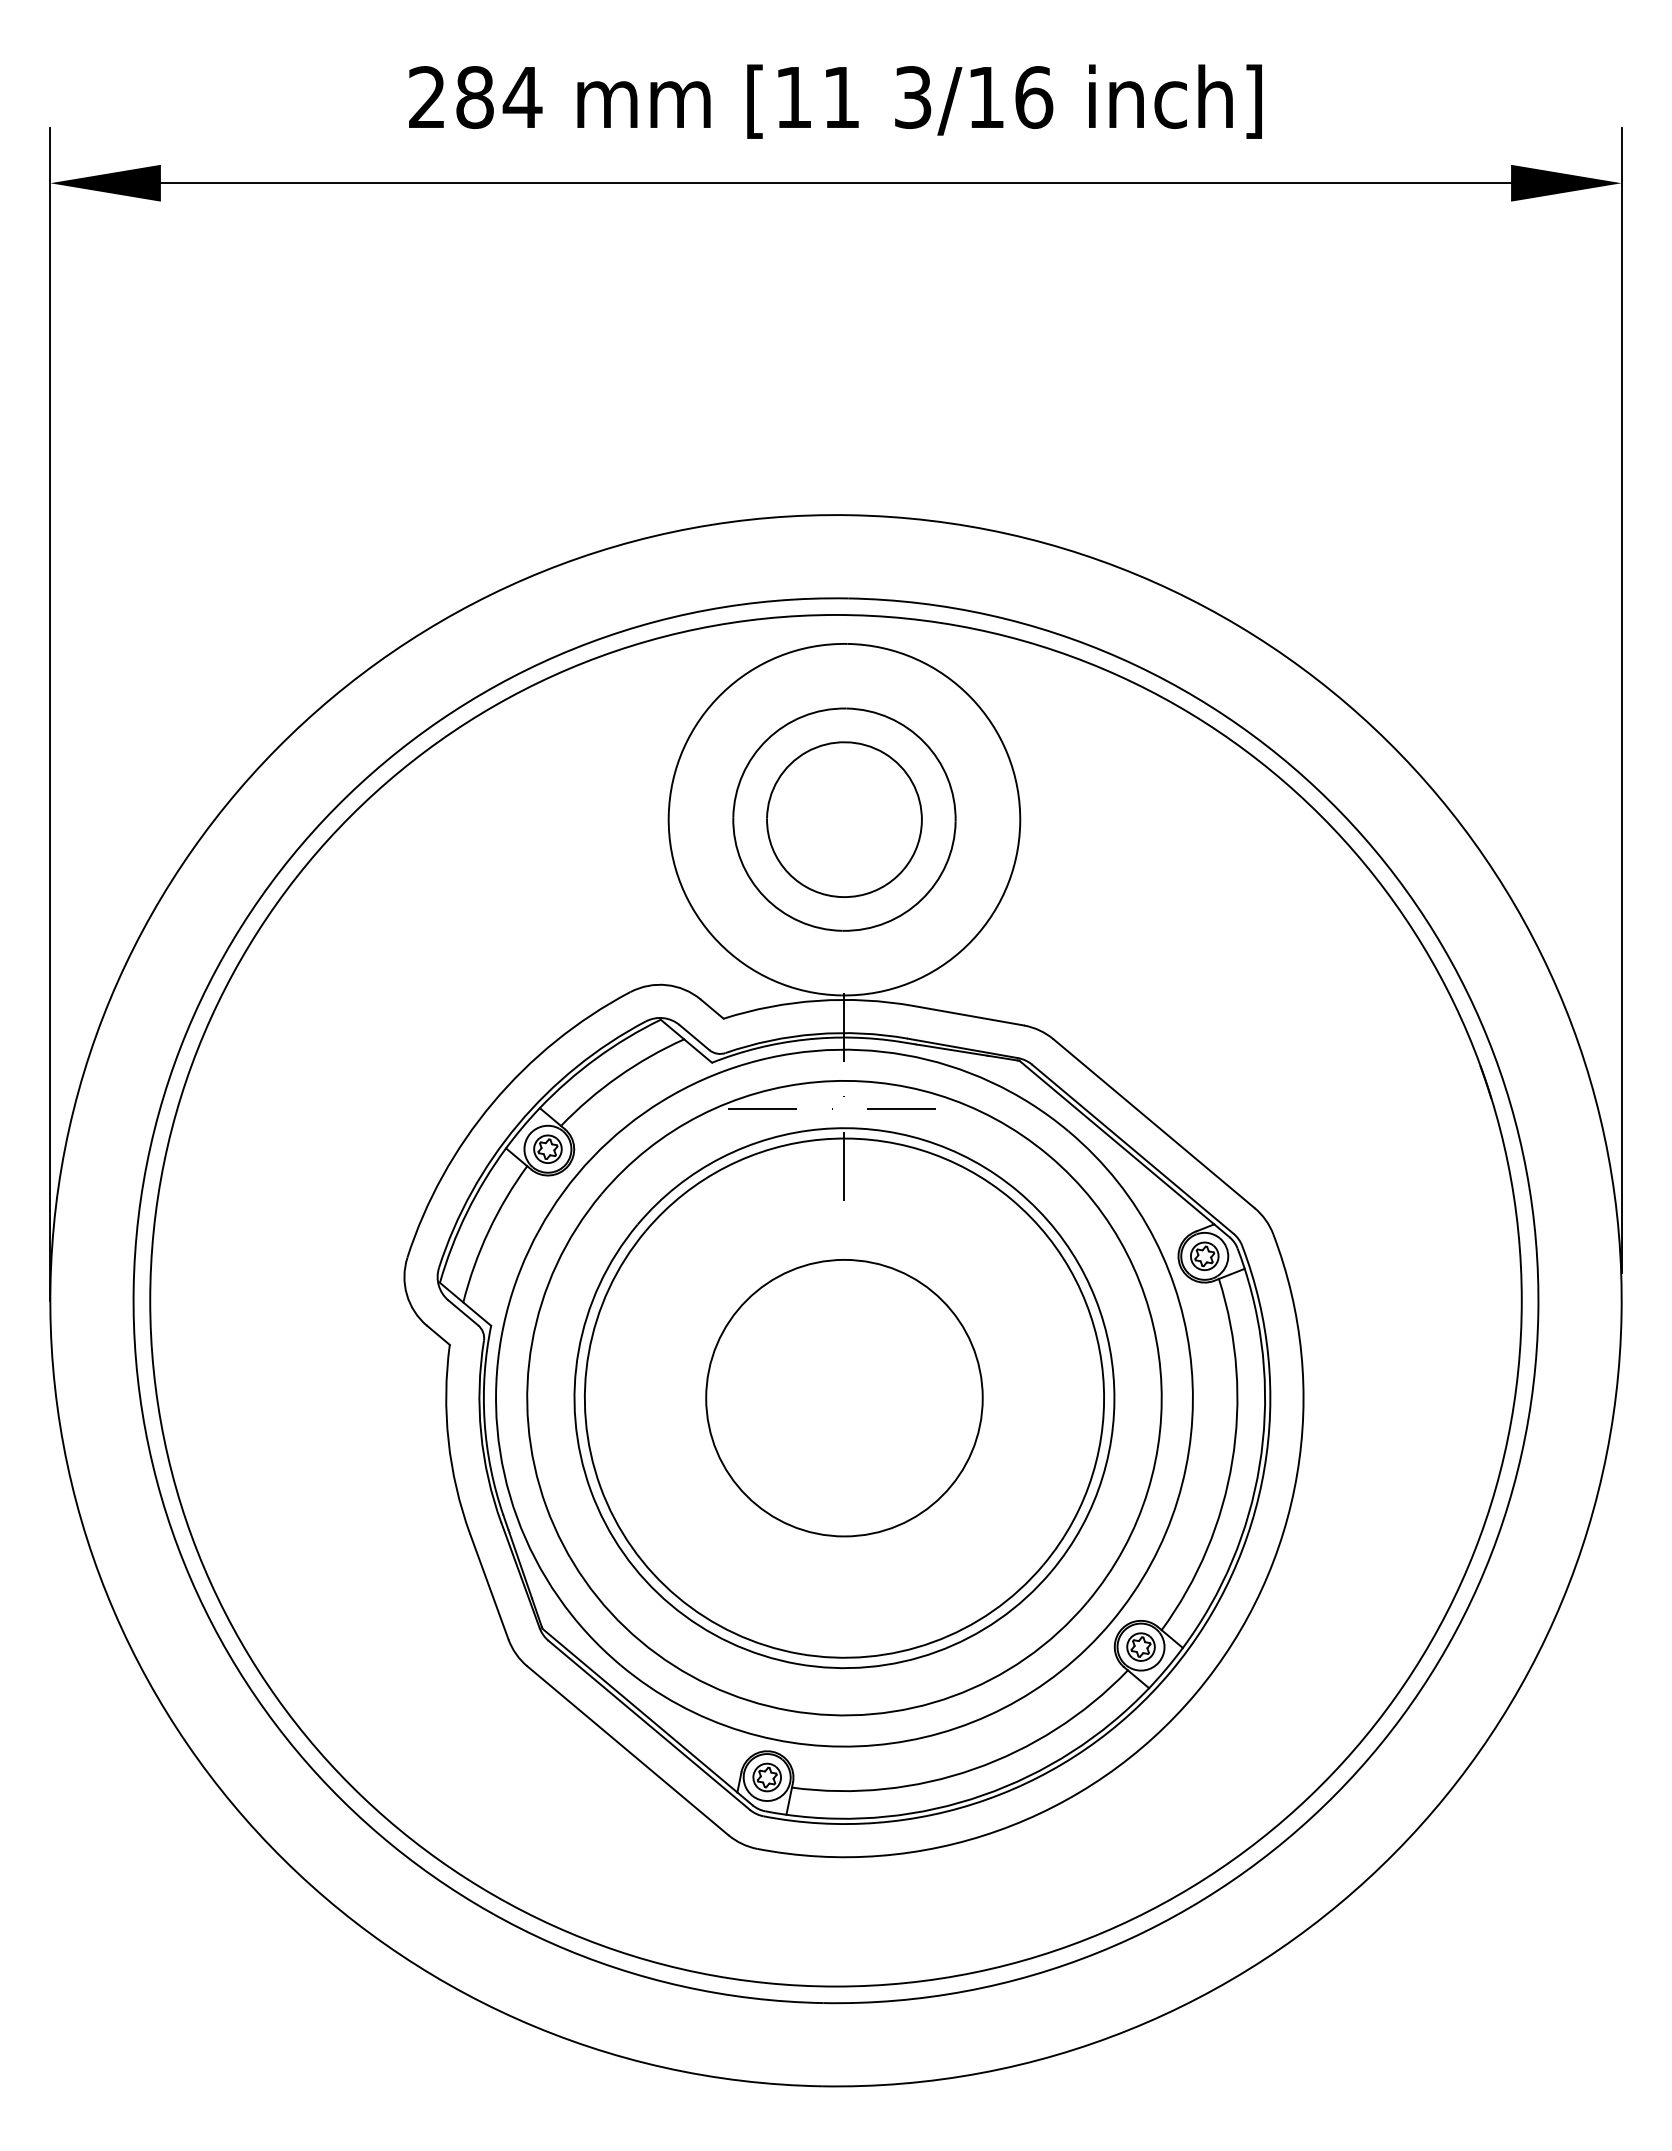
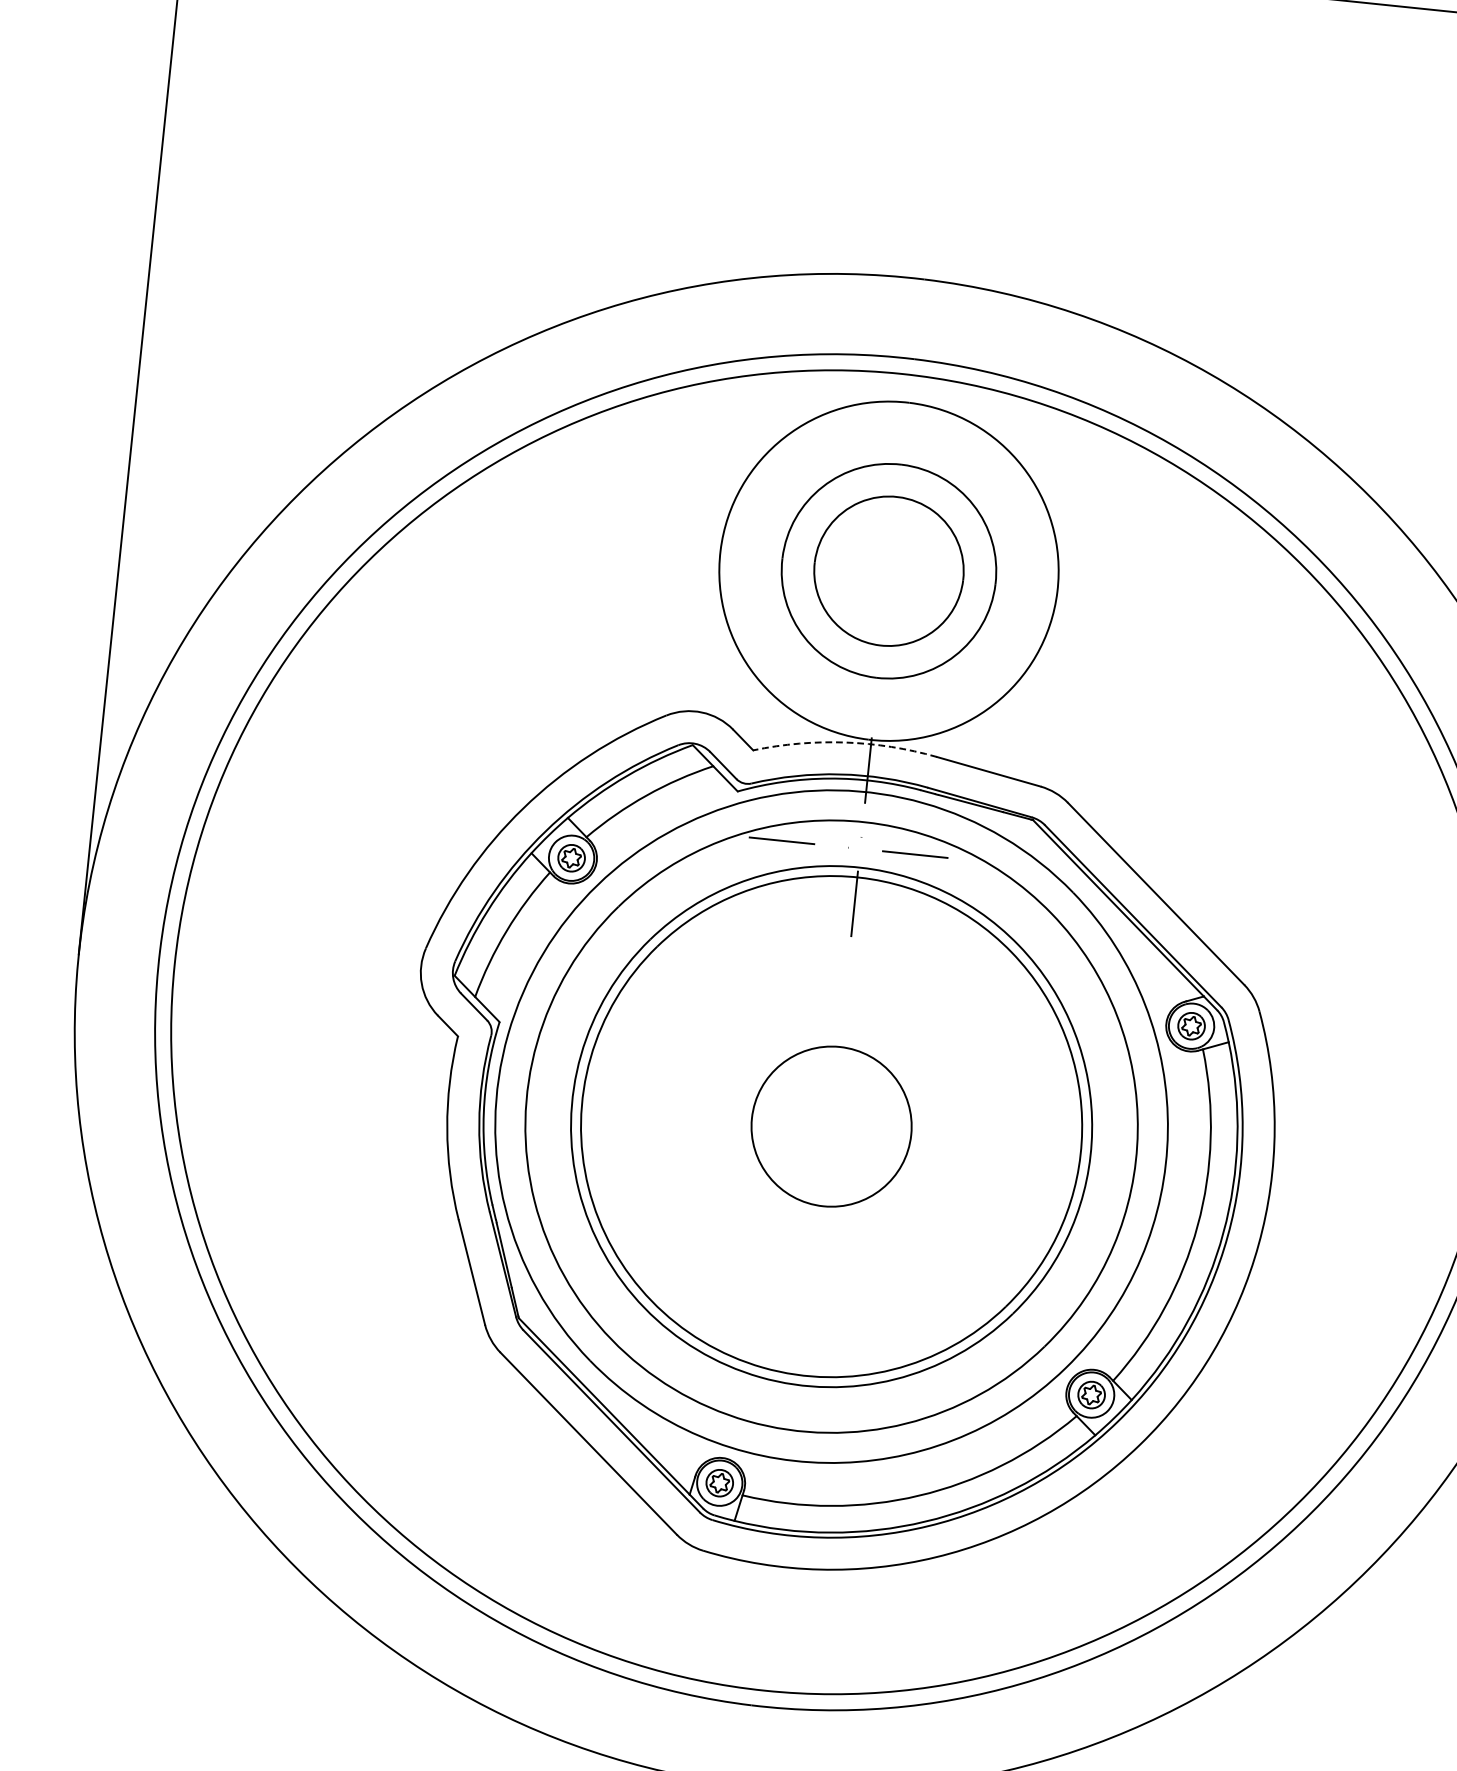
arc: (817, 1000) -> (845, 742), solid -> dashed
circle: (844, 1397) -> (831, 1126), size x0.6

